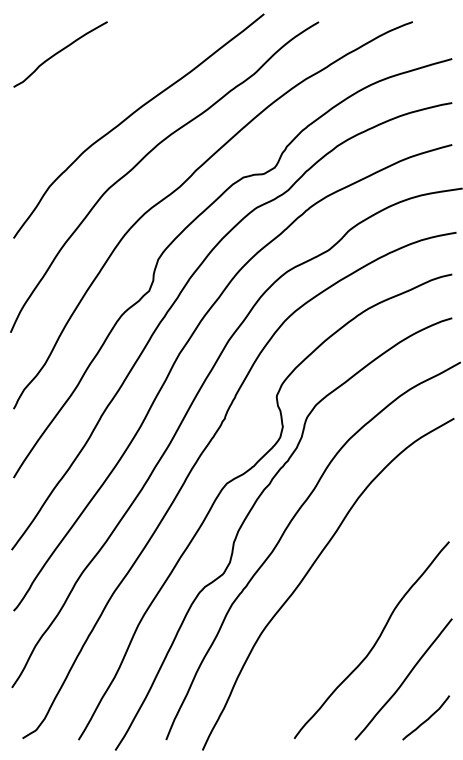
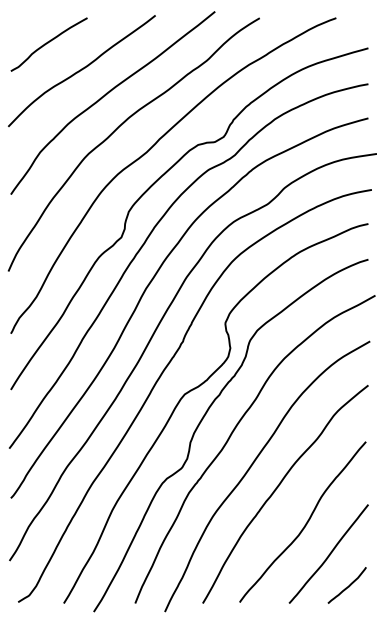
curve: (100, 86) -> (81, 70), added
curve: (340, 599) -> (277, 488), added

